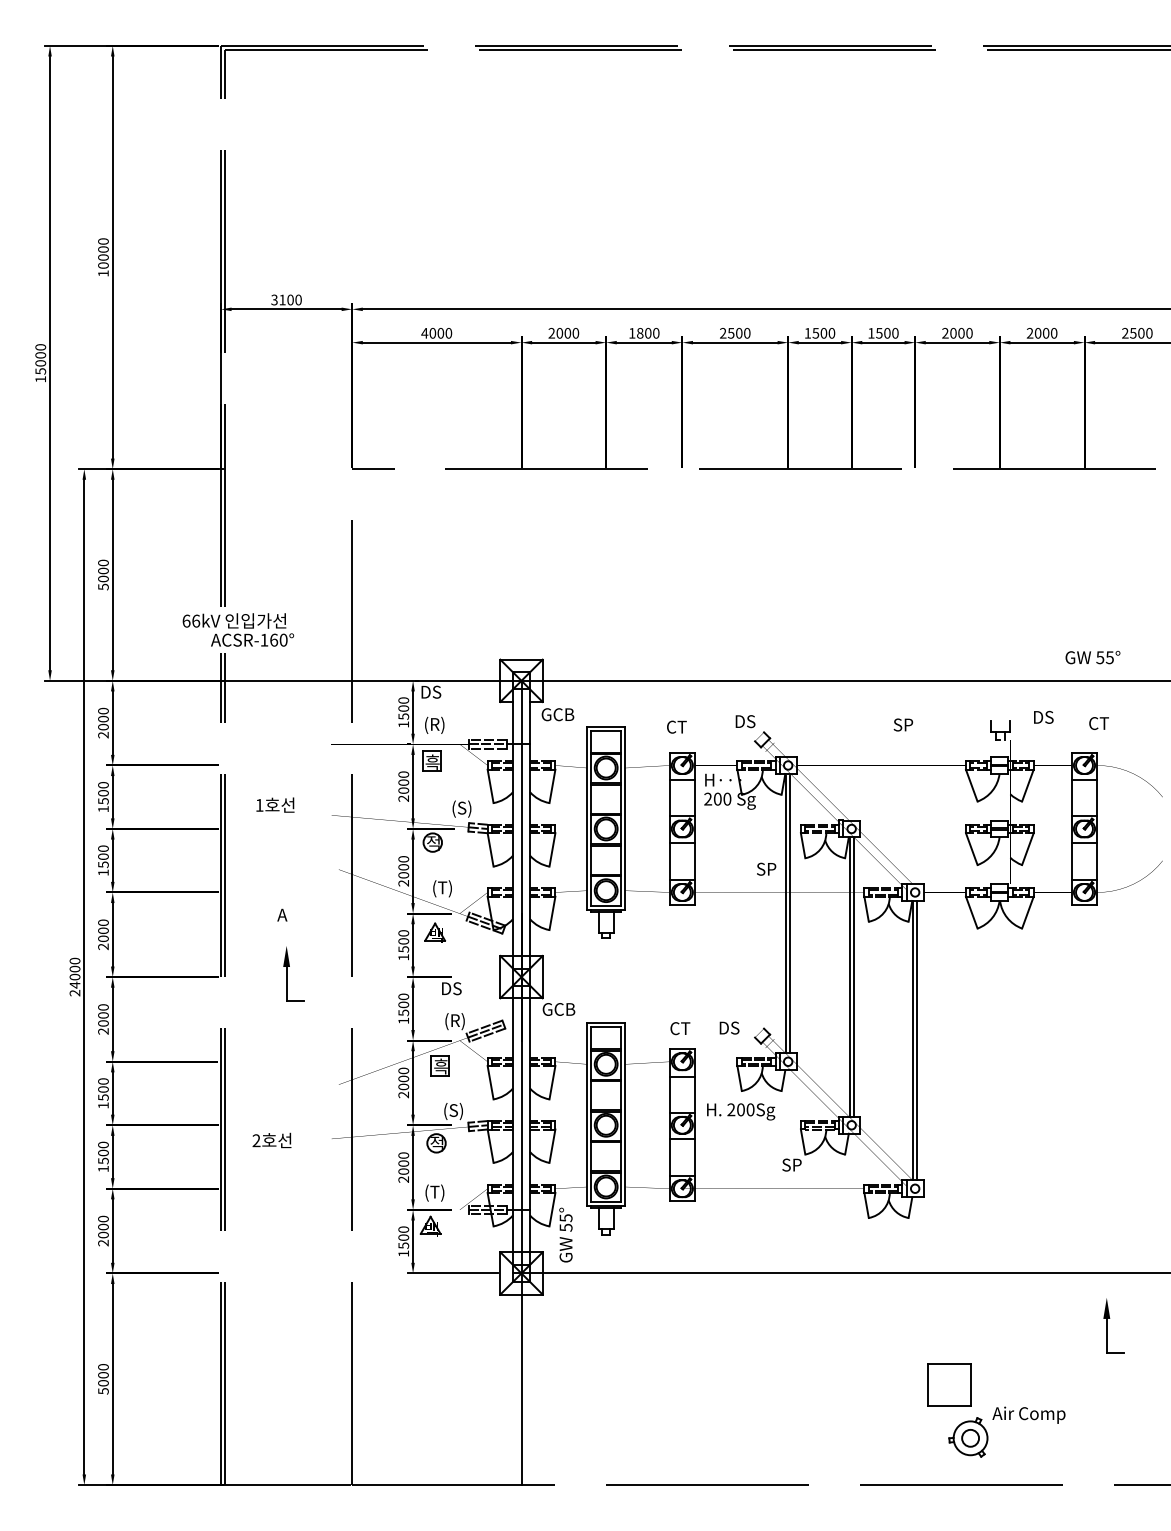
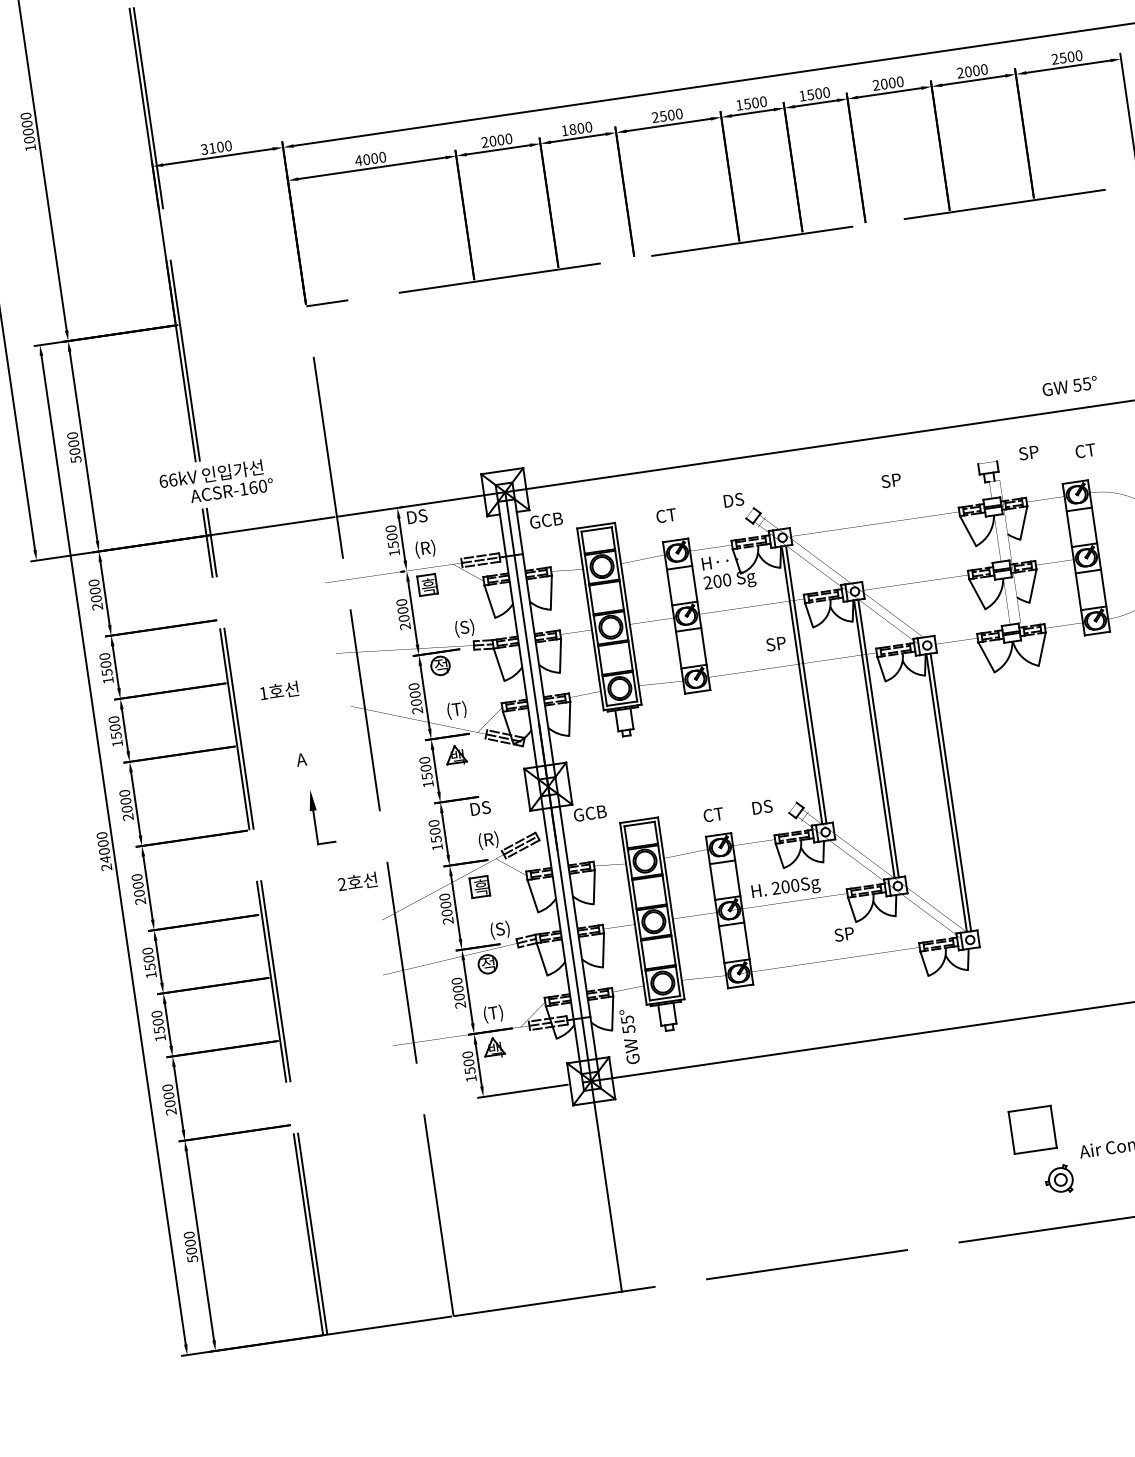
text: (1043, 716) -> (1029, 451), DS -> SP
text: (275, 804) -> (279, 690), moved
text: (271, 1140) -> (357, 882), moved
part: (968, 1437) -> (1059, 1179), size x0.7

